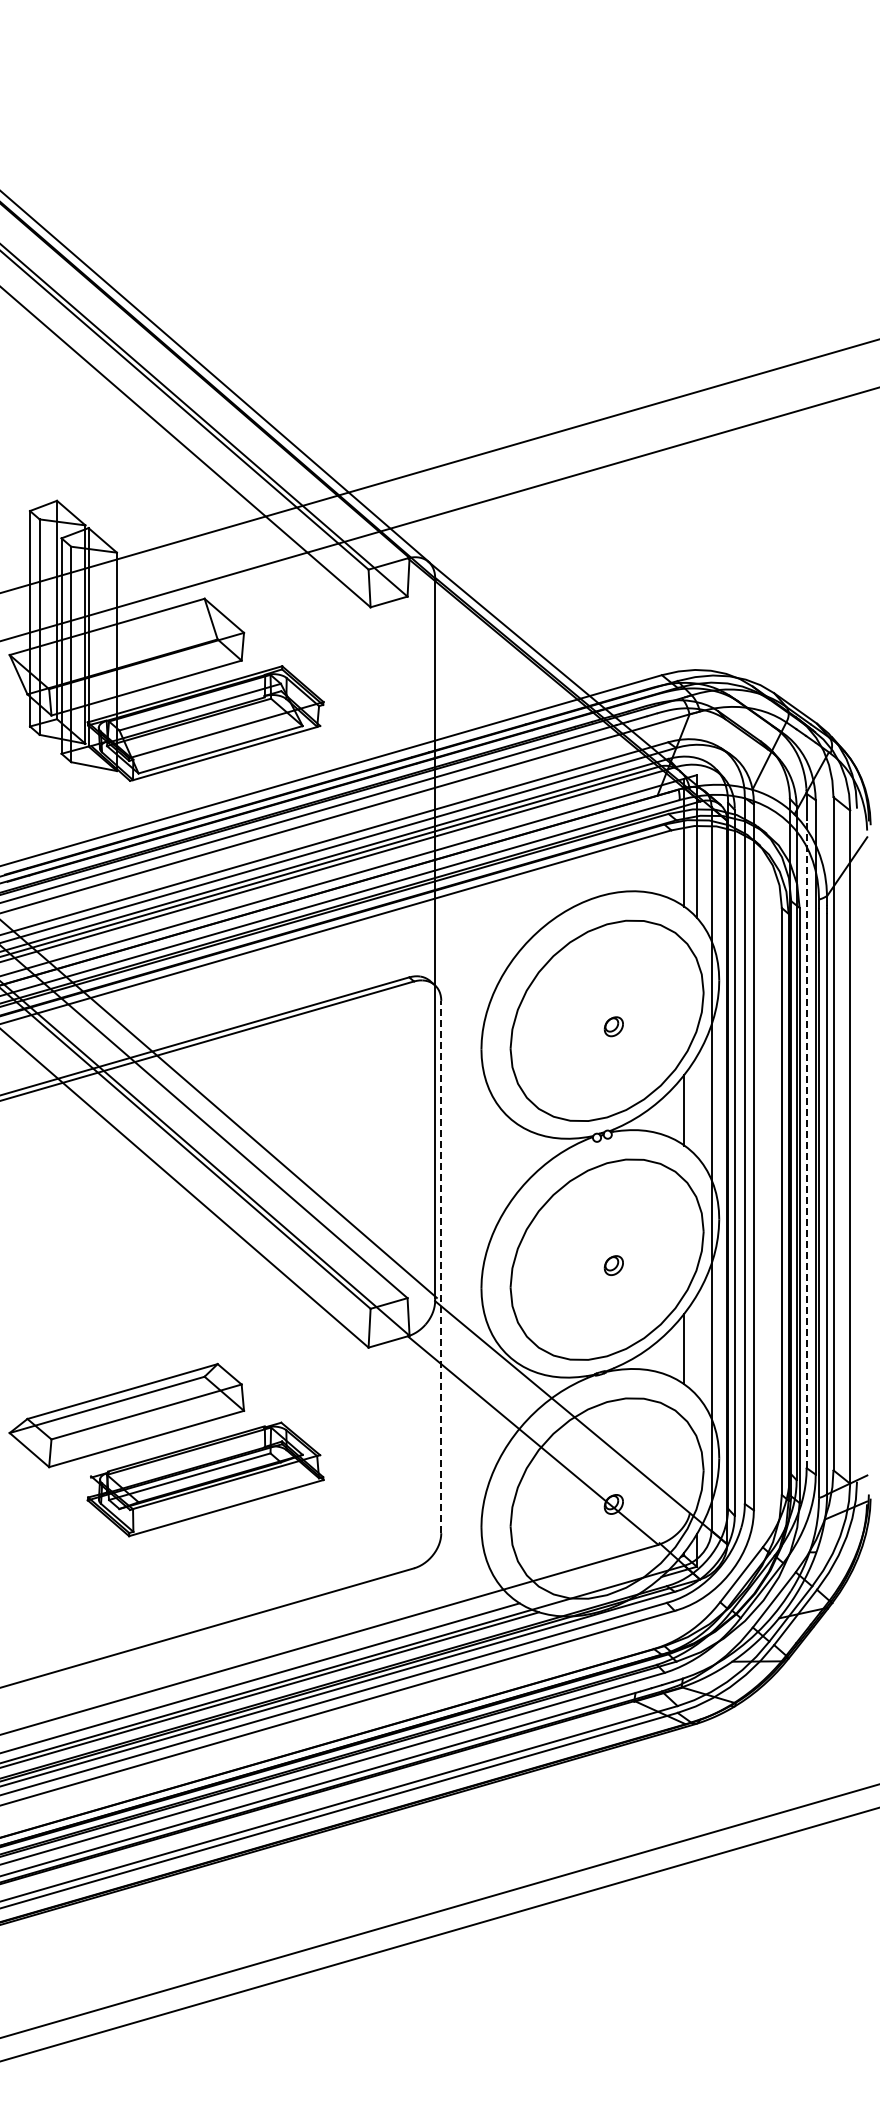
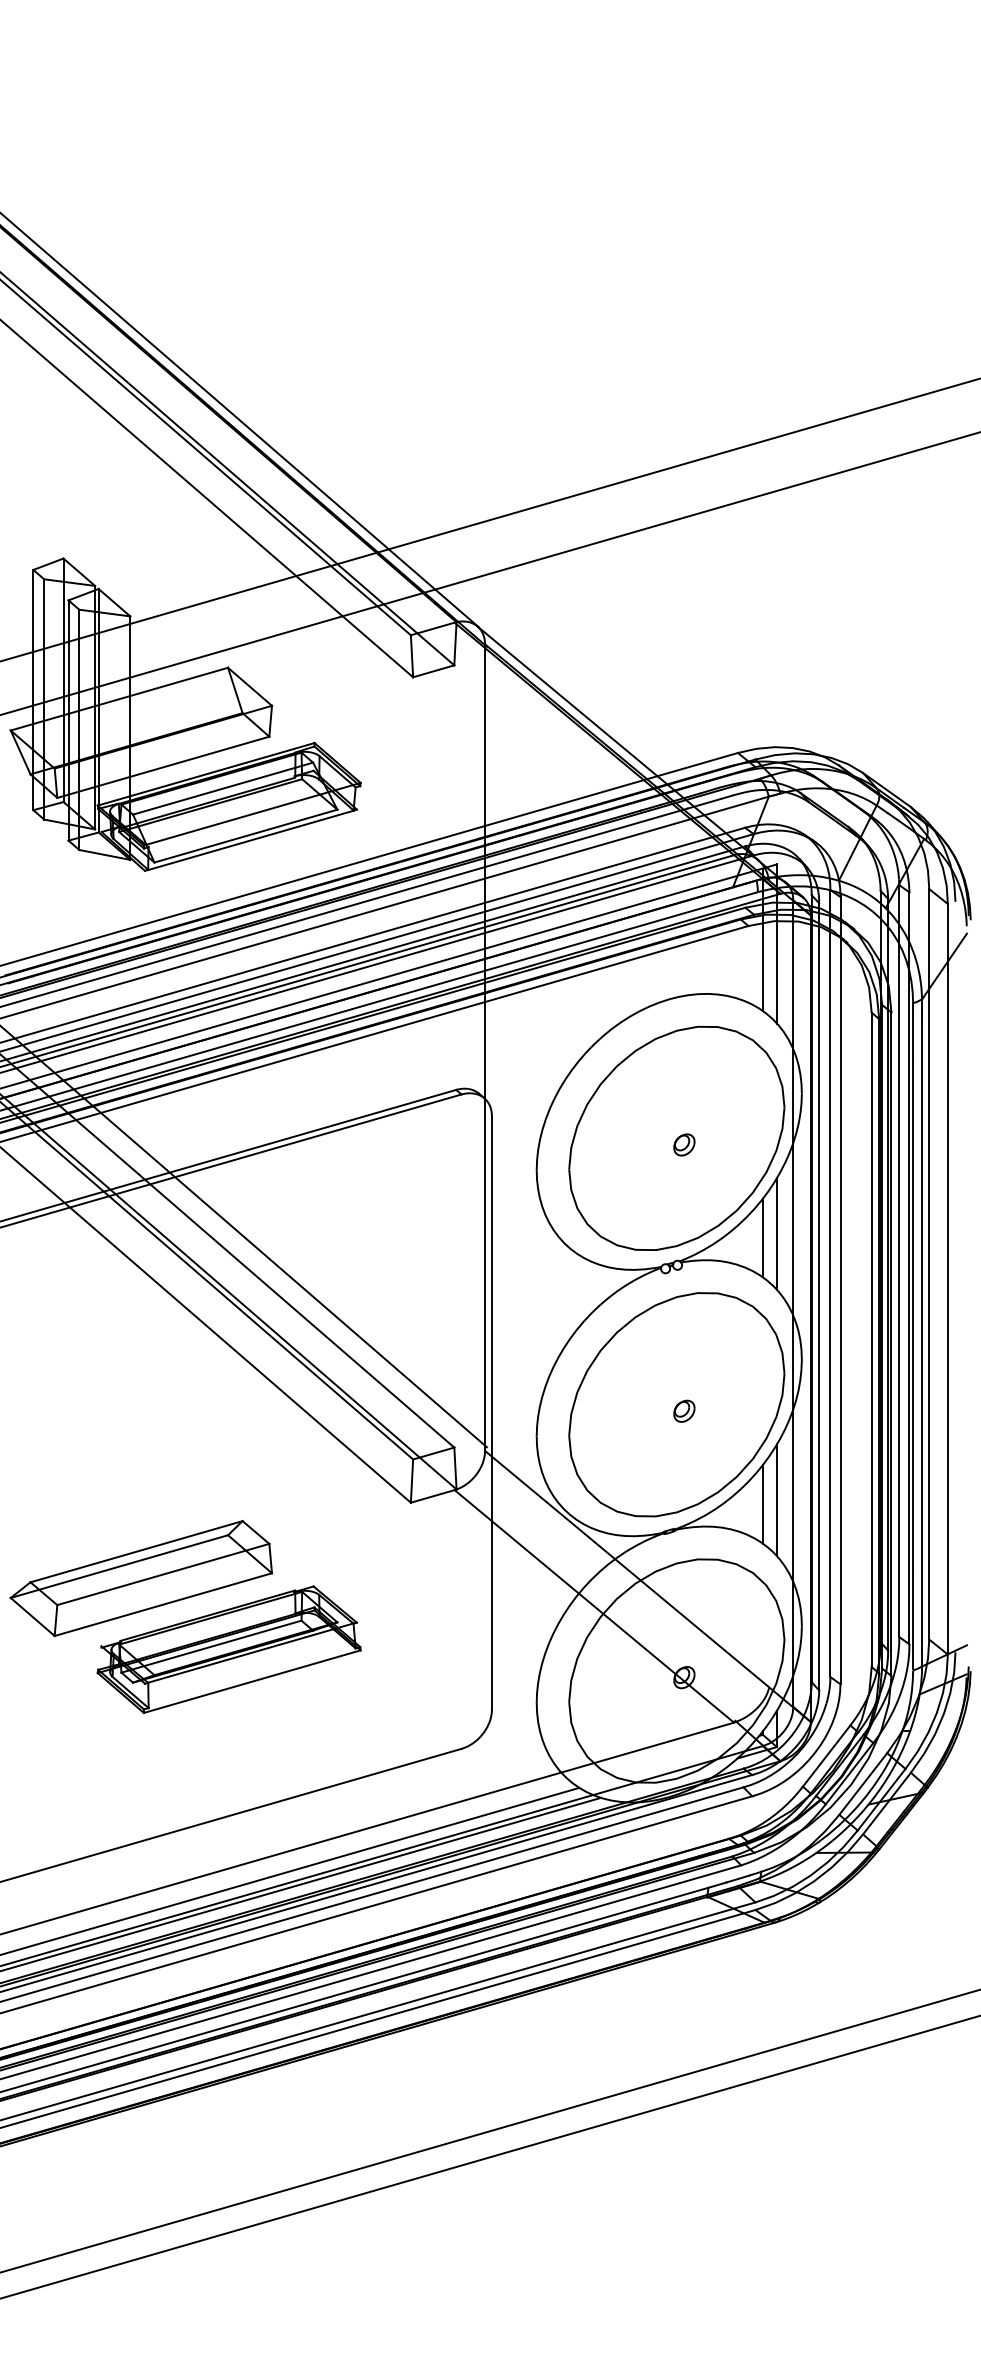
line: (696, 1106) -> (776, 1233), added
line: (806, 1144) -> (899, 1276), dashed -> solid
line: (441, 1266) -> (492, 1412), dashed -> solid
line: (696, 1345) -> (776, 1500), added

